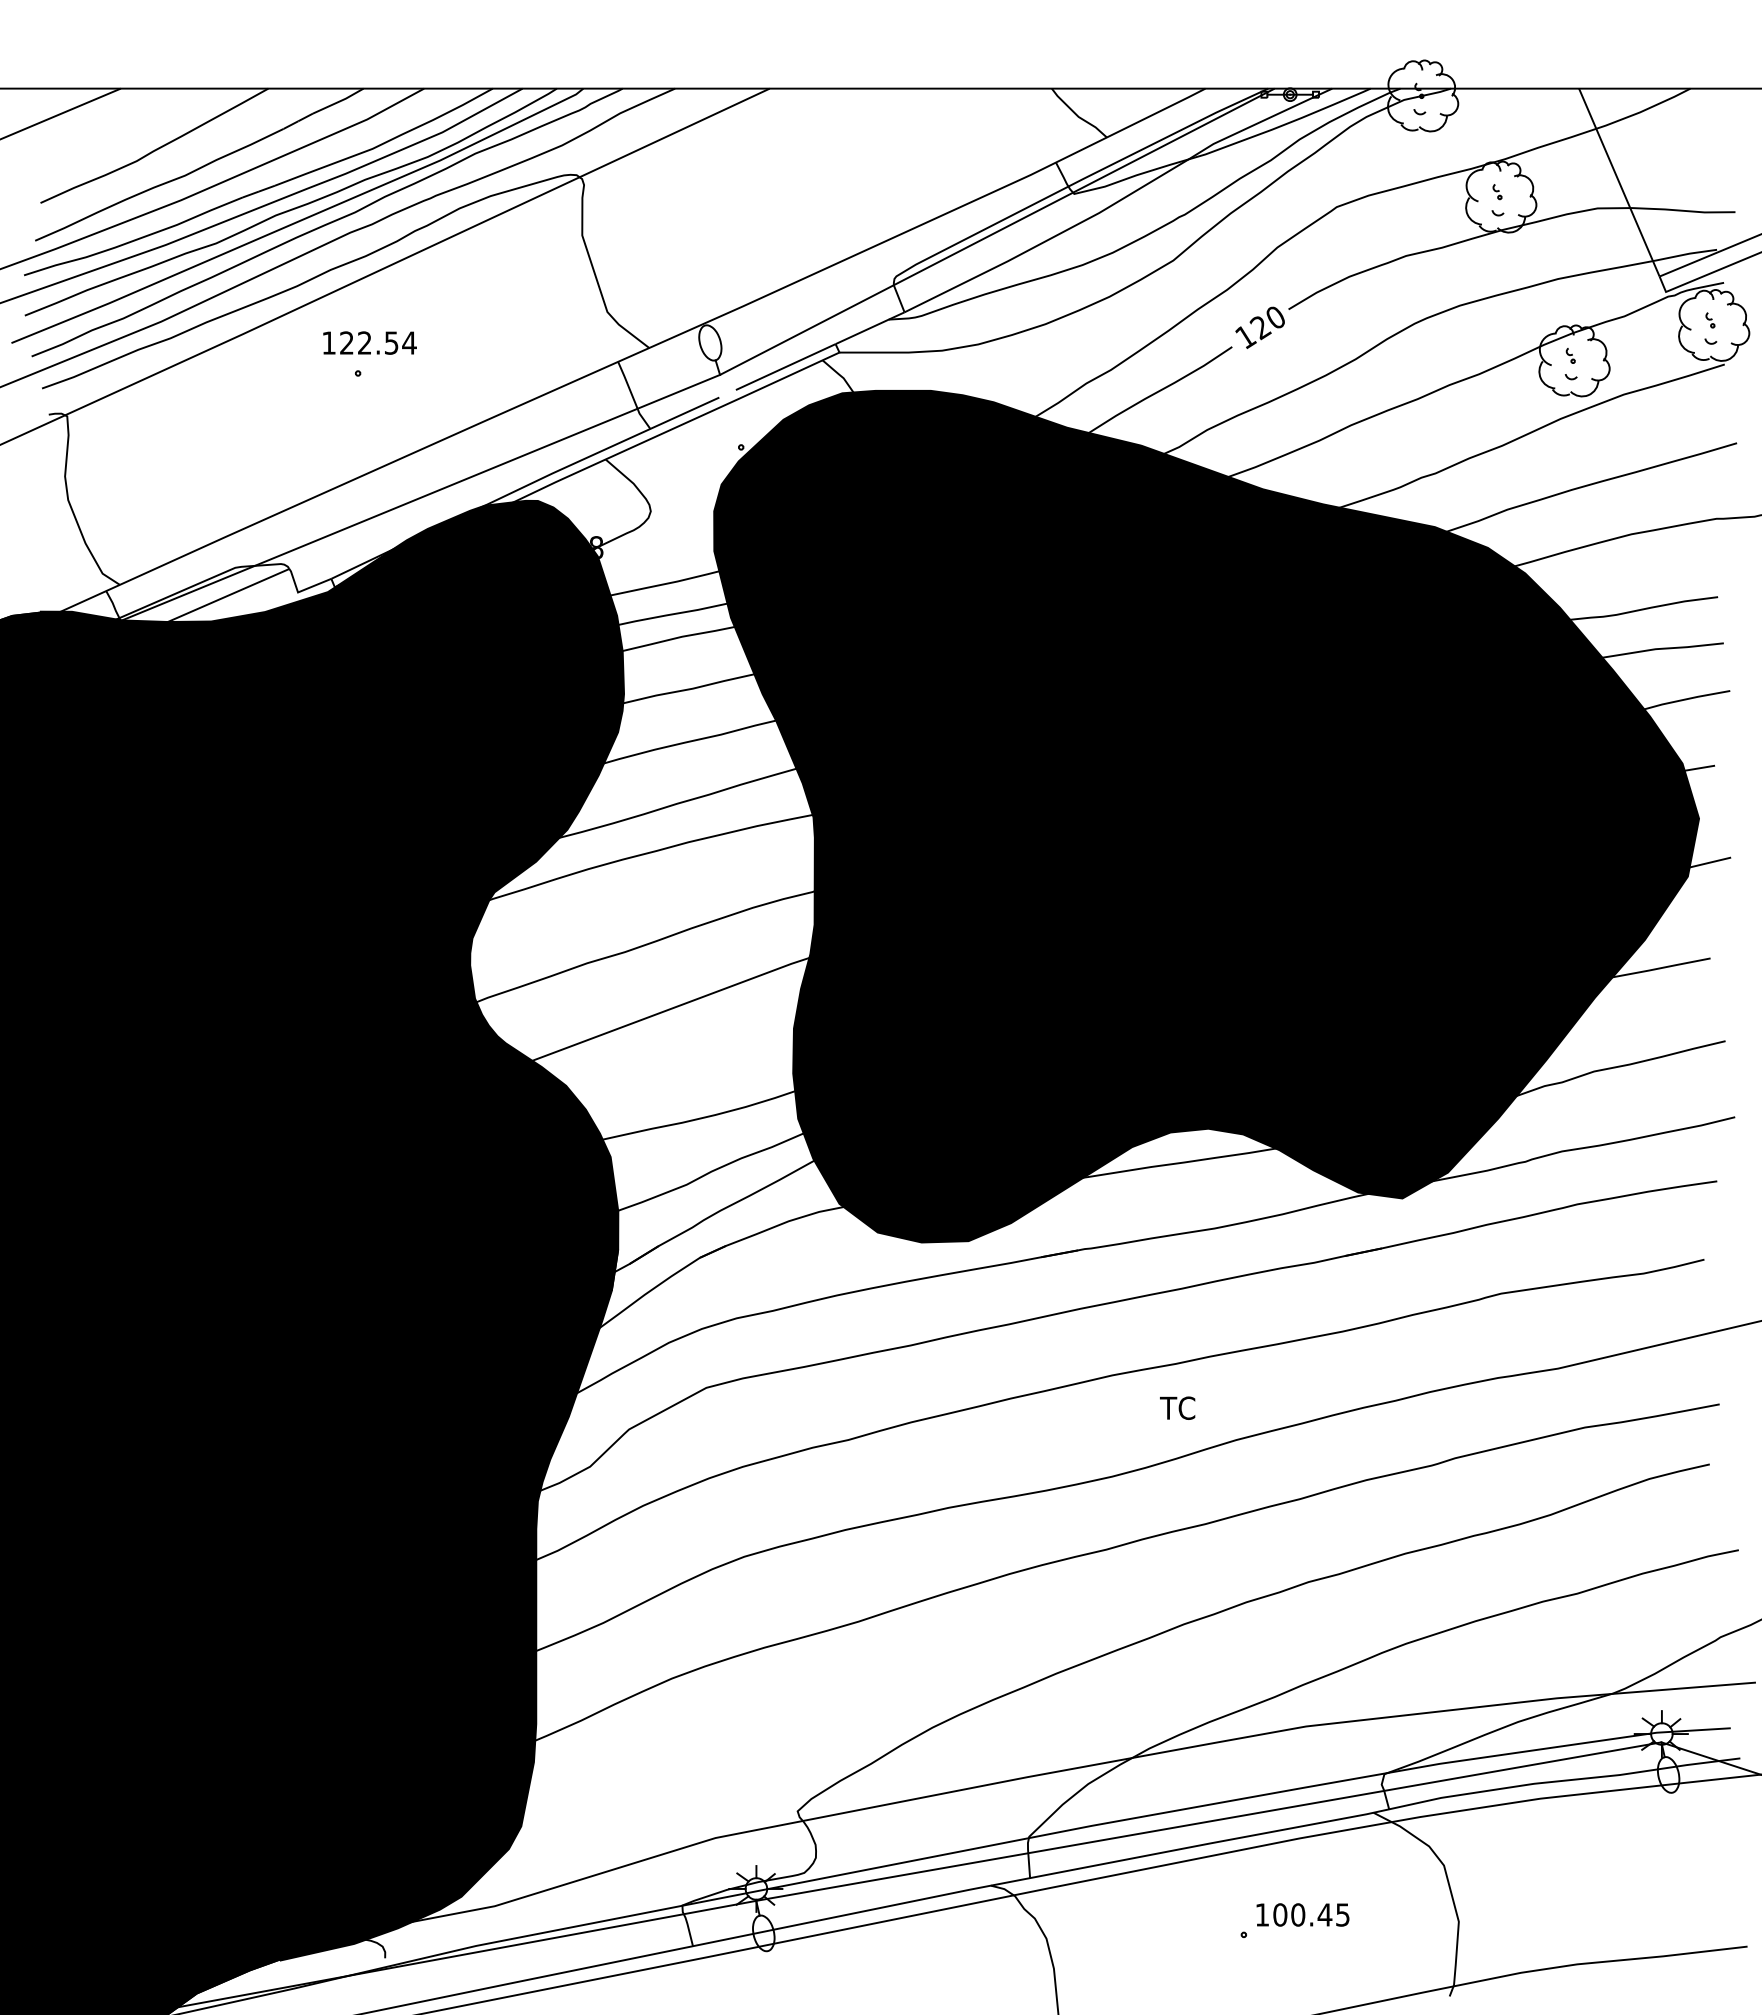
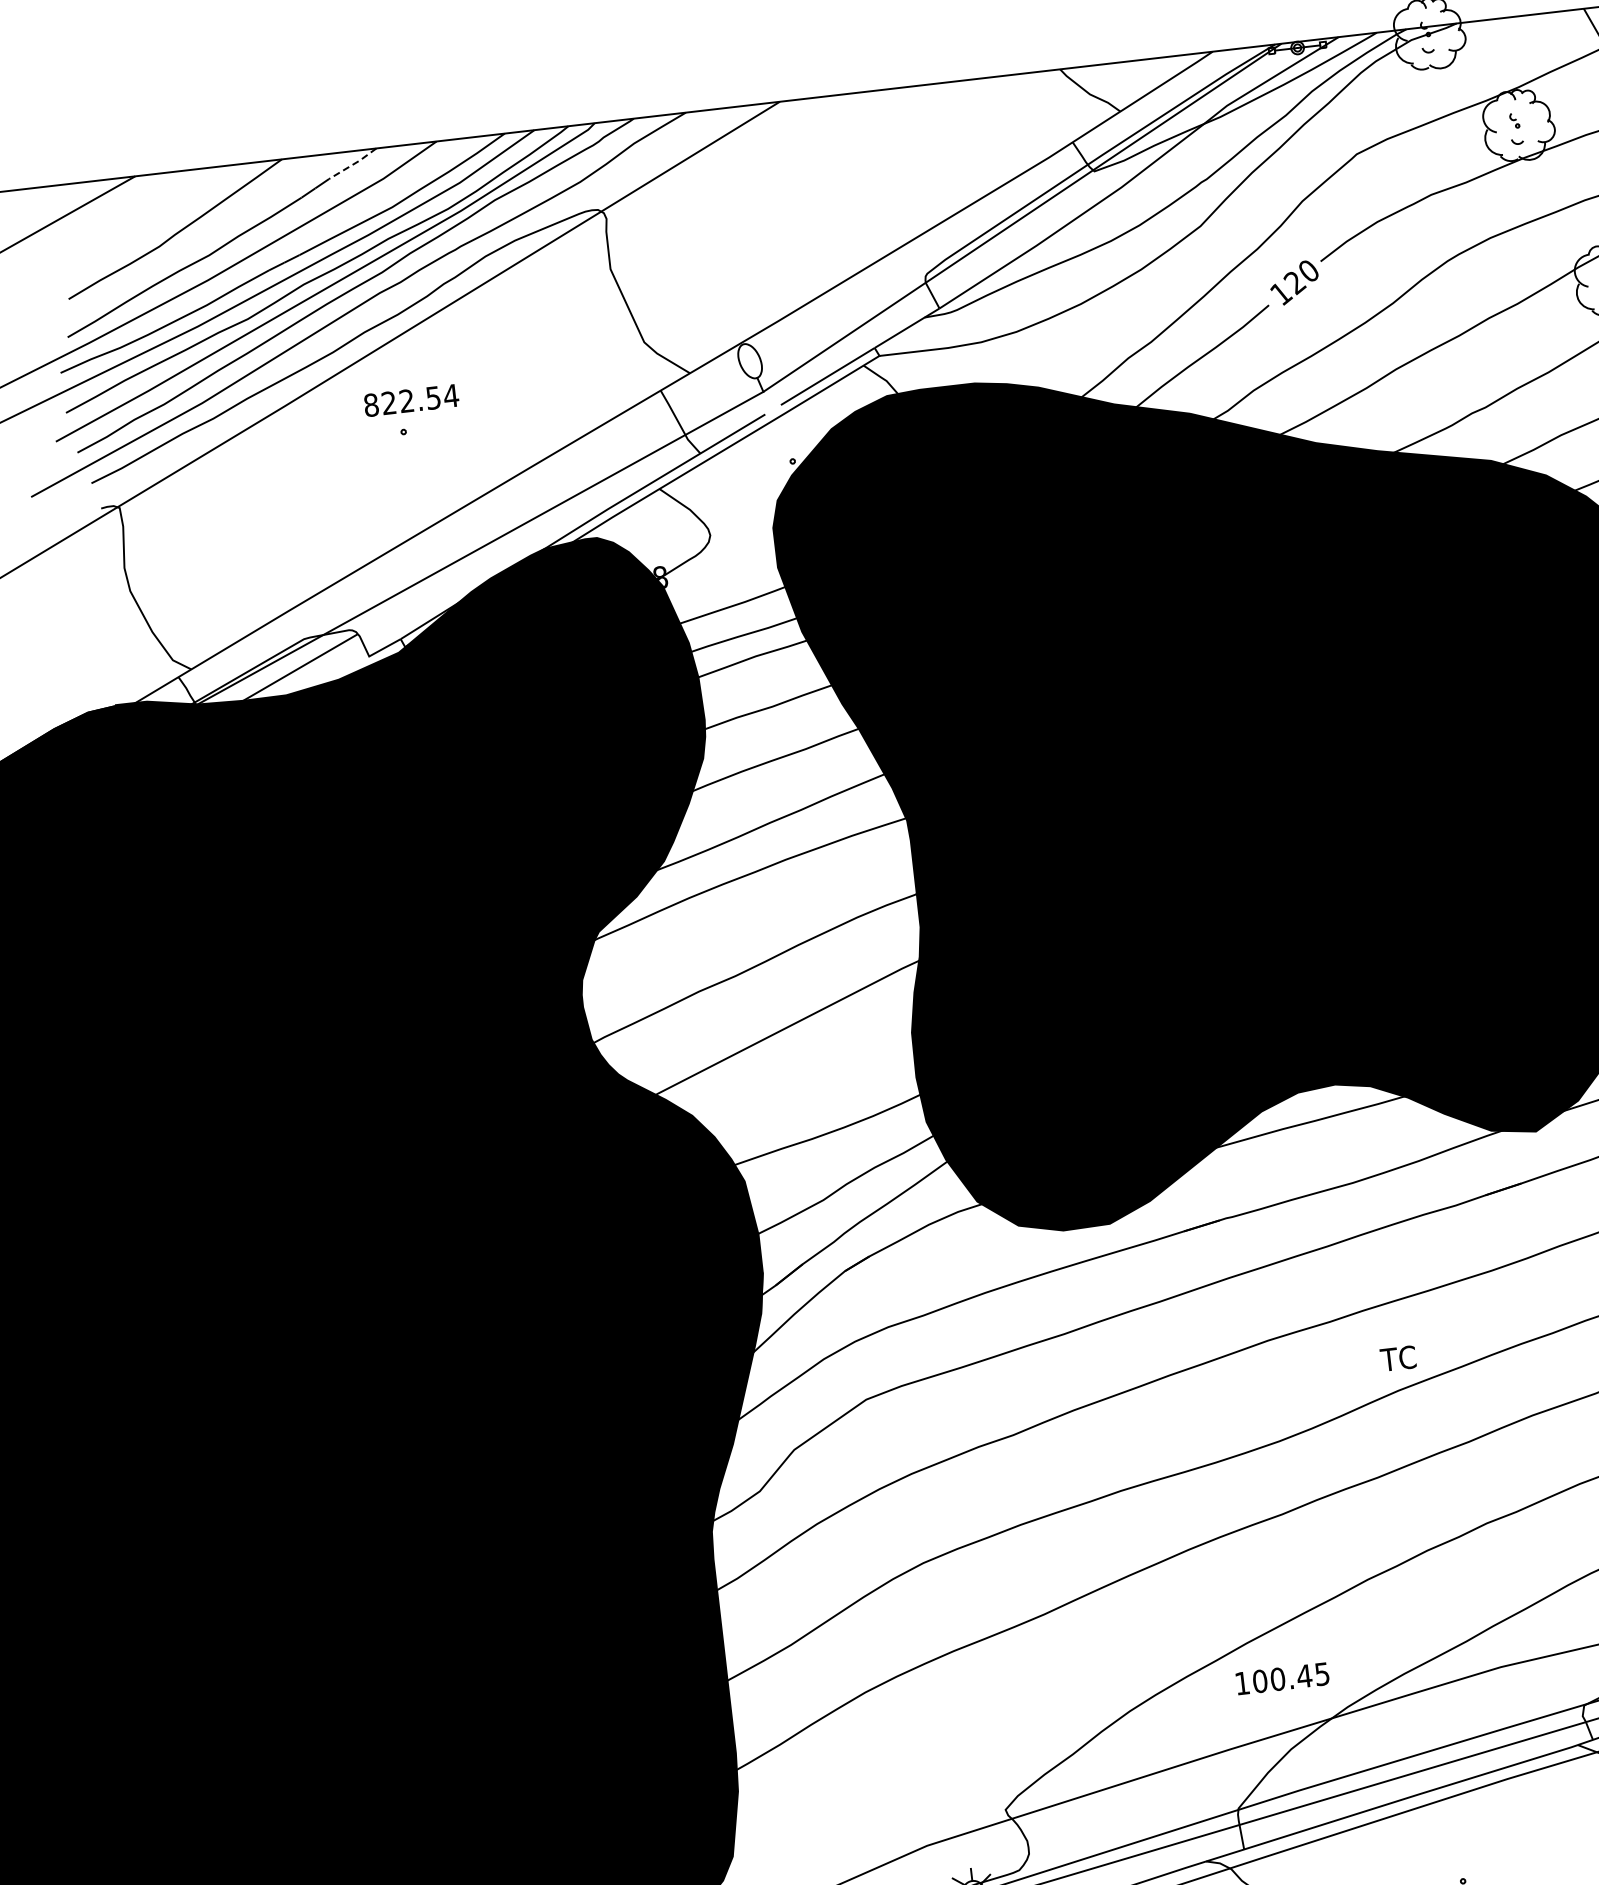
line: (338, 101) -> (352, 164), solid -> dashed
text: (329, 342) -> (371, 404), 122.54 -> 822.54
text: (1177, 1407) -> (1398, 1357), moved
text: (1302, 1914) -> (1282, 1678), moved

